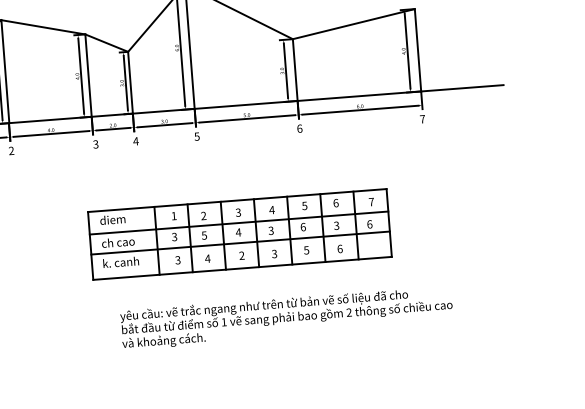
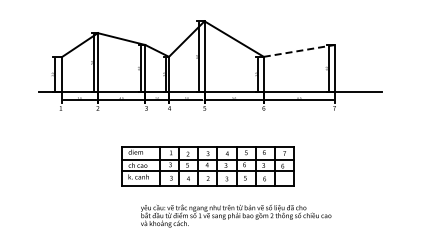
line: (354, 23) -> (299, 50), solid -> dashed
part: (239, 234) -> (207, 166), moved
text: (287, 316) -> (236, 215), moved

